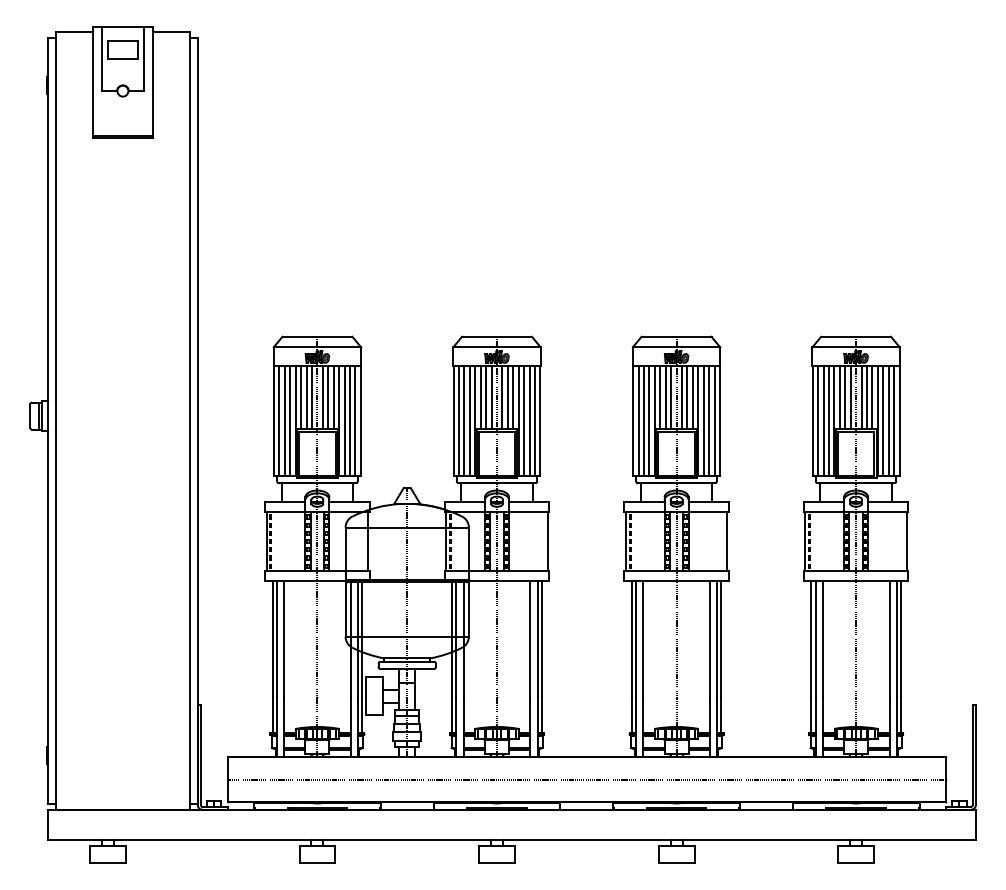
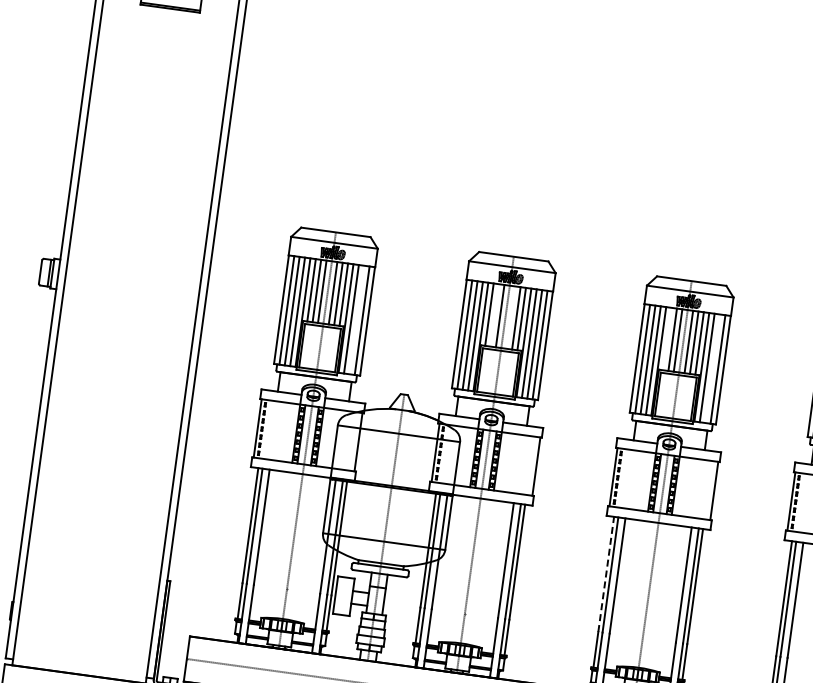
line: (486, 396) -> (495, 314), removed
line: (502, 396) -> (511, 316), removed
line: (660, 396) -> (667, 338), removed
line: (350, 420) -> (357, 319), removed
line: (709, 420) -> (712, 368), removed
line: (631, 638) -> (606, 573), solid -> dashed

